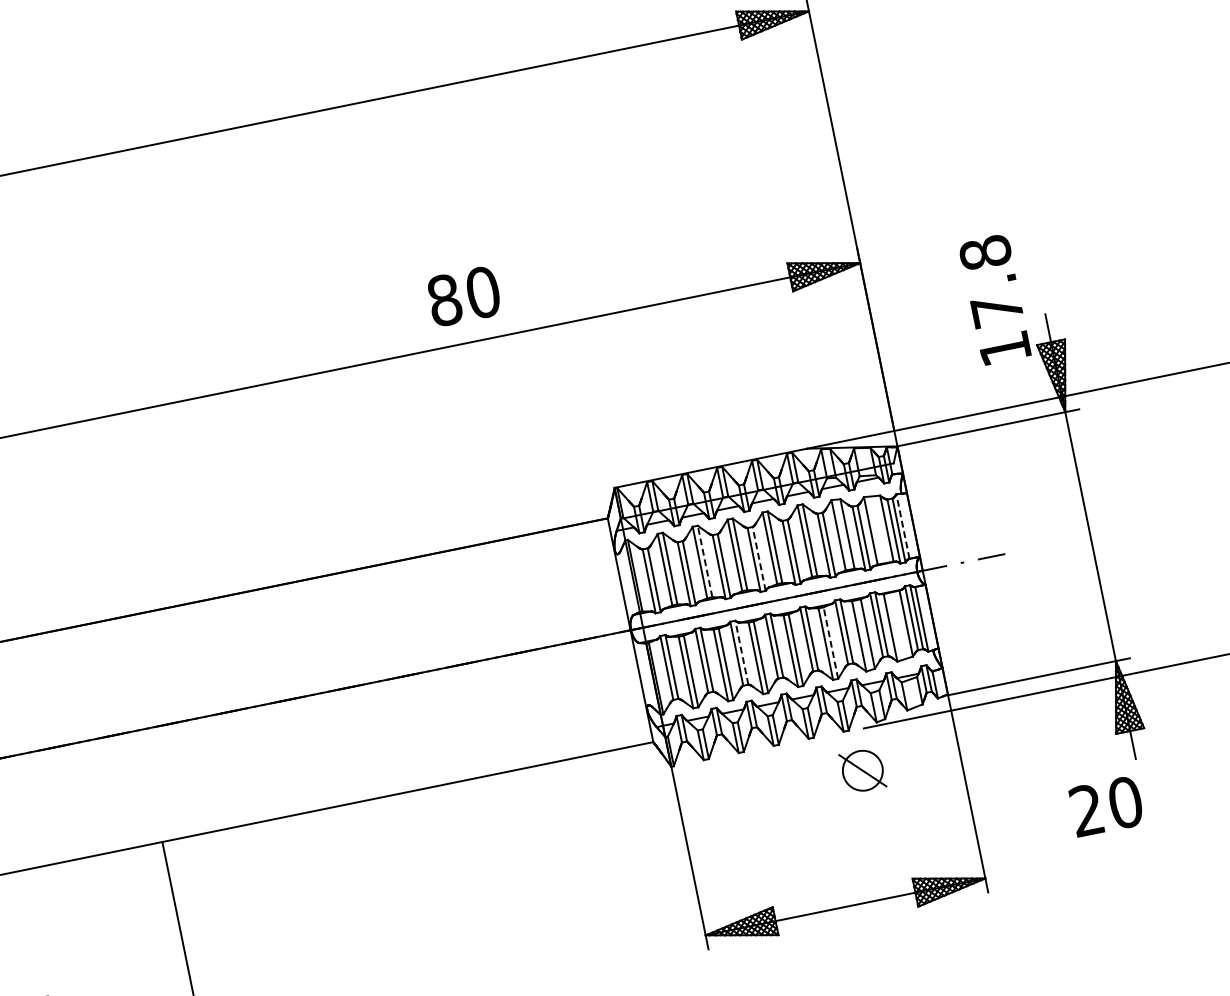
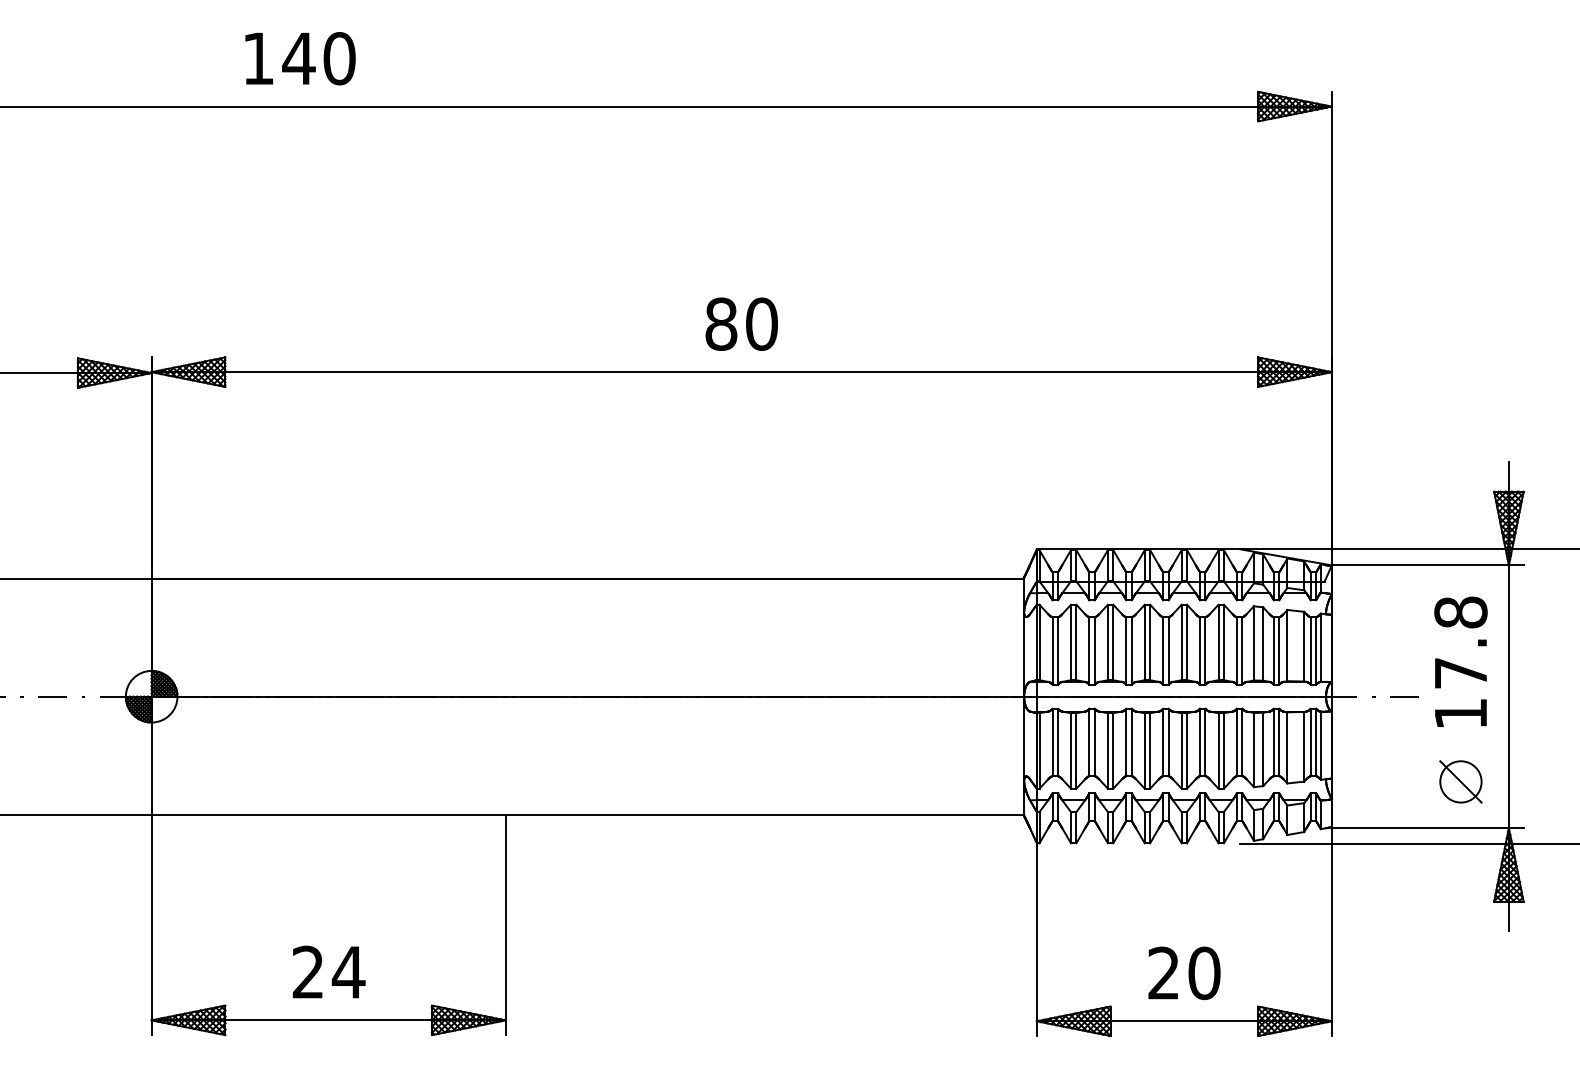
text: (463, 295) -> (741, 323), moved
text: (994, 299) -> (1460, 661), moved
line: (902, 526) -> (1320, 647), dashed -> solid
line: (759, 559) -> (1168, 651), dashed -> solid
line: (705, 561) -> (1113, 642), dashed -> solid
line: (830, 642) -> (1223, 750), dashed -> solid
line: (741, 652) -> (1131, 742), dashed -> solid
part: (862, 770) -> (1460, 781), moved
text: (1106, 806) -> (1184, 973), moved

